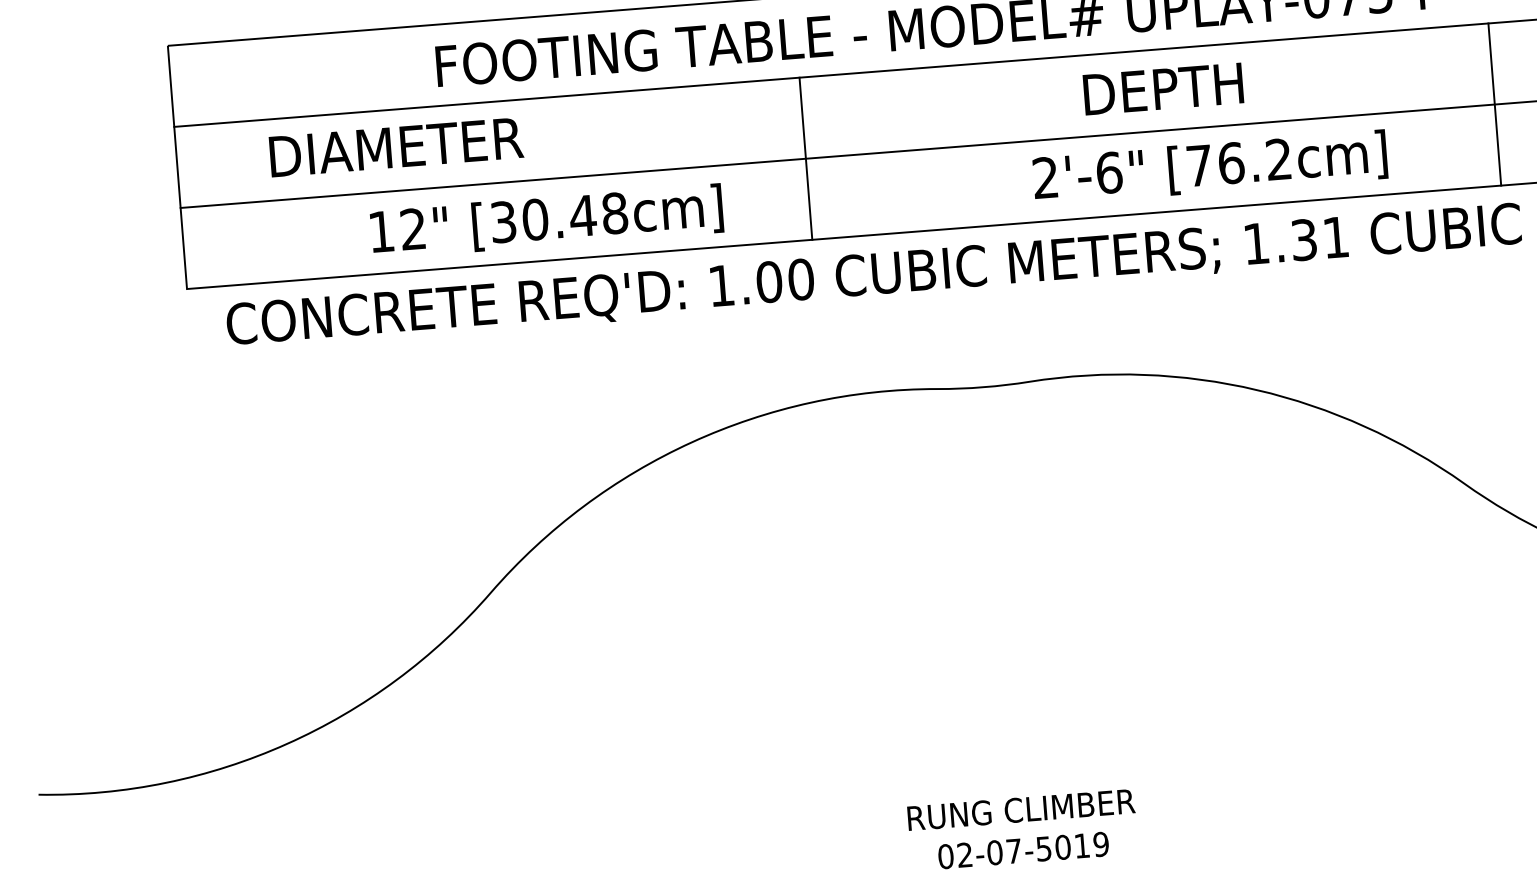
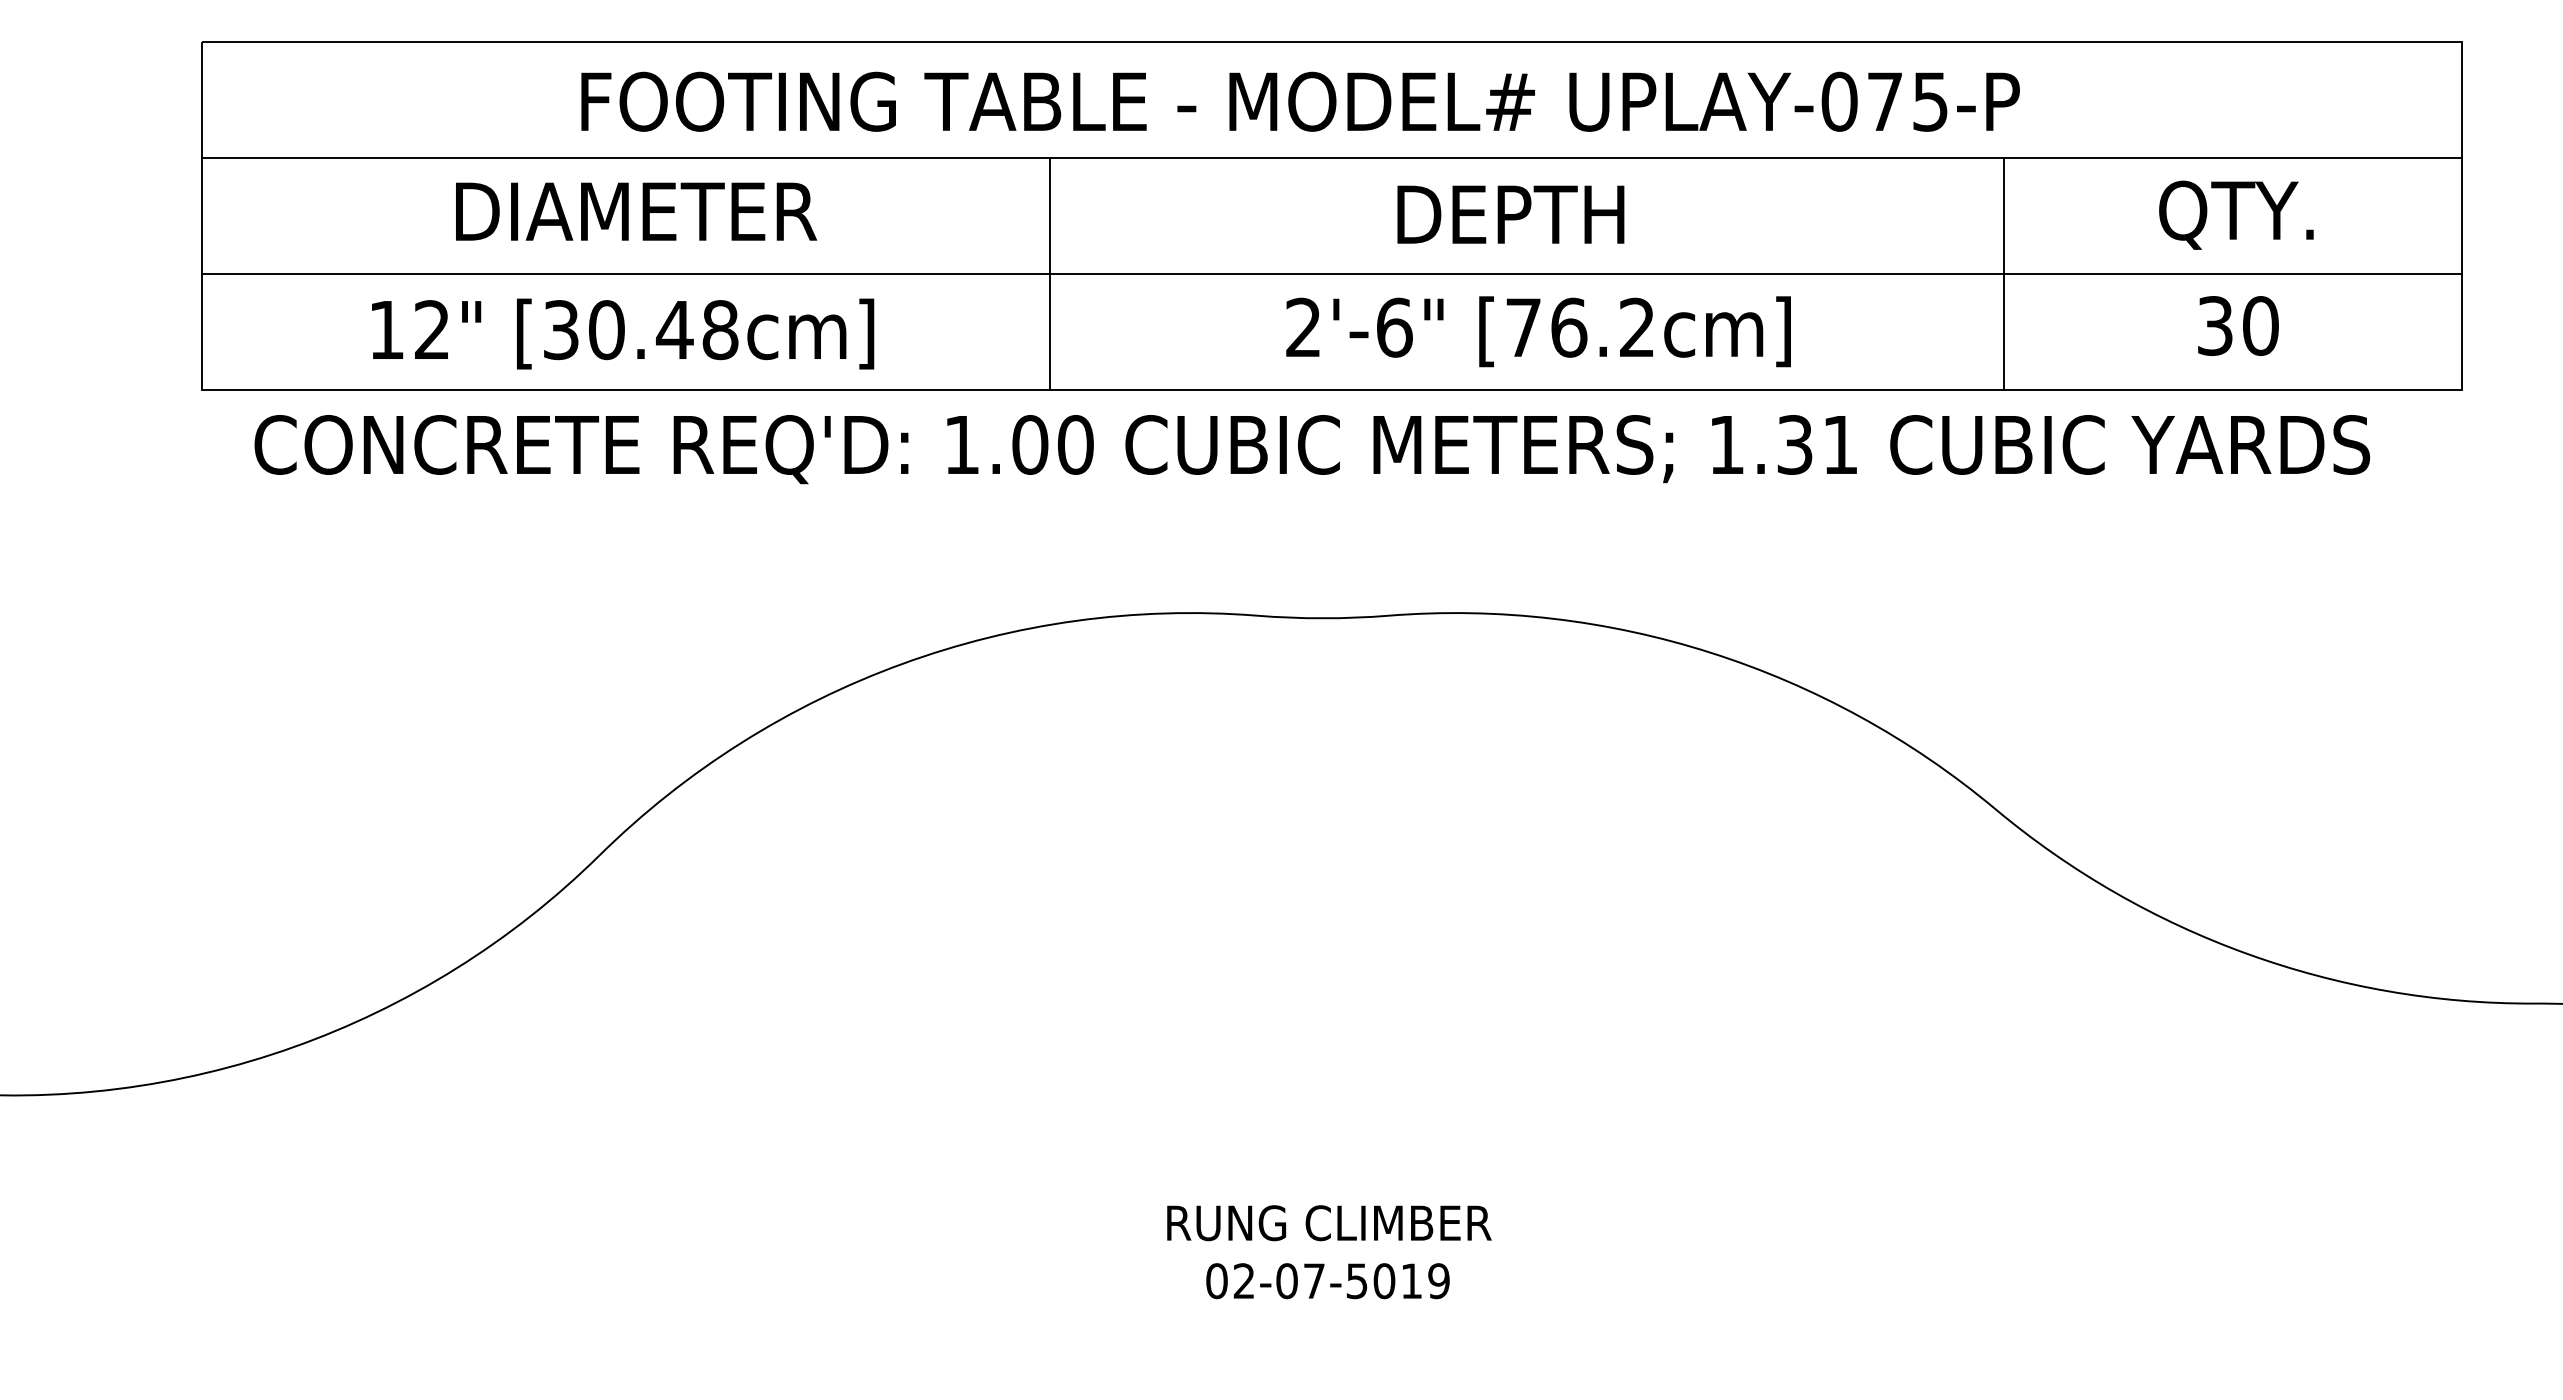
text: (1163, 88) -> (1510, 214), moved
line: (1495, 104) -> (2004, 273), moved
text: (396, 147) -> (636, 211), moved
line: (806, 158) -> (1050, 273), moved
text: (1210, 167) -> (1538, 331), moved
text: (547, 221) -> (623, 333), moved

